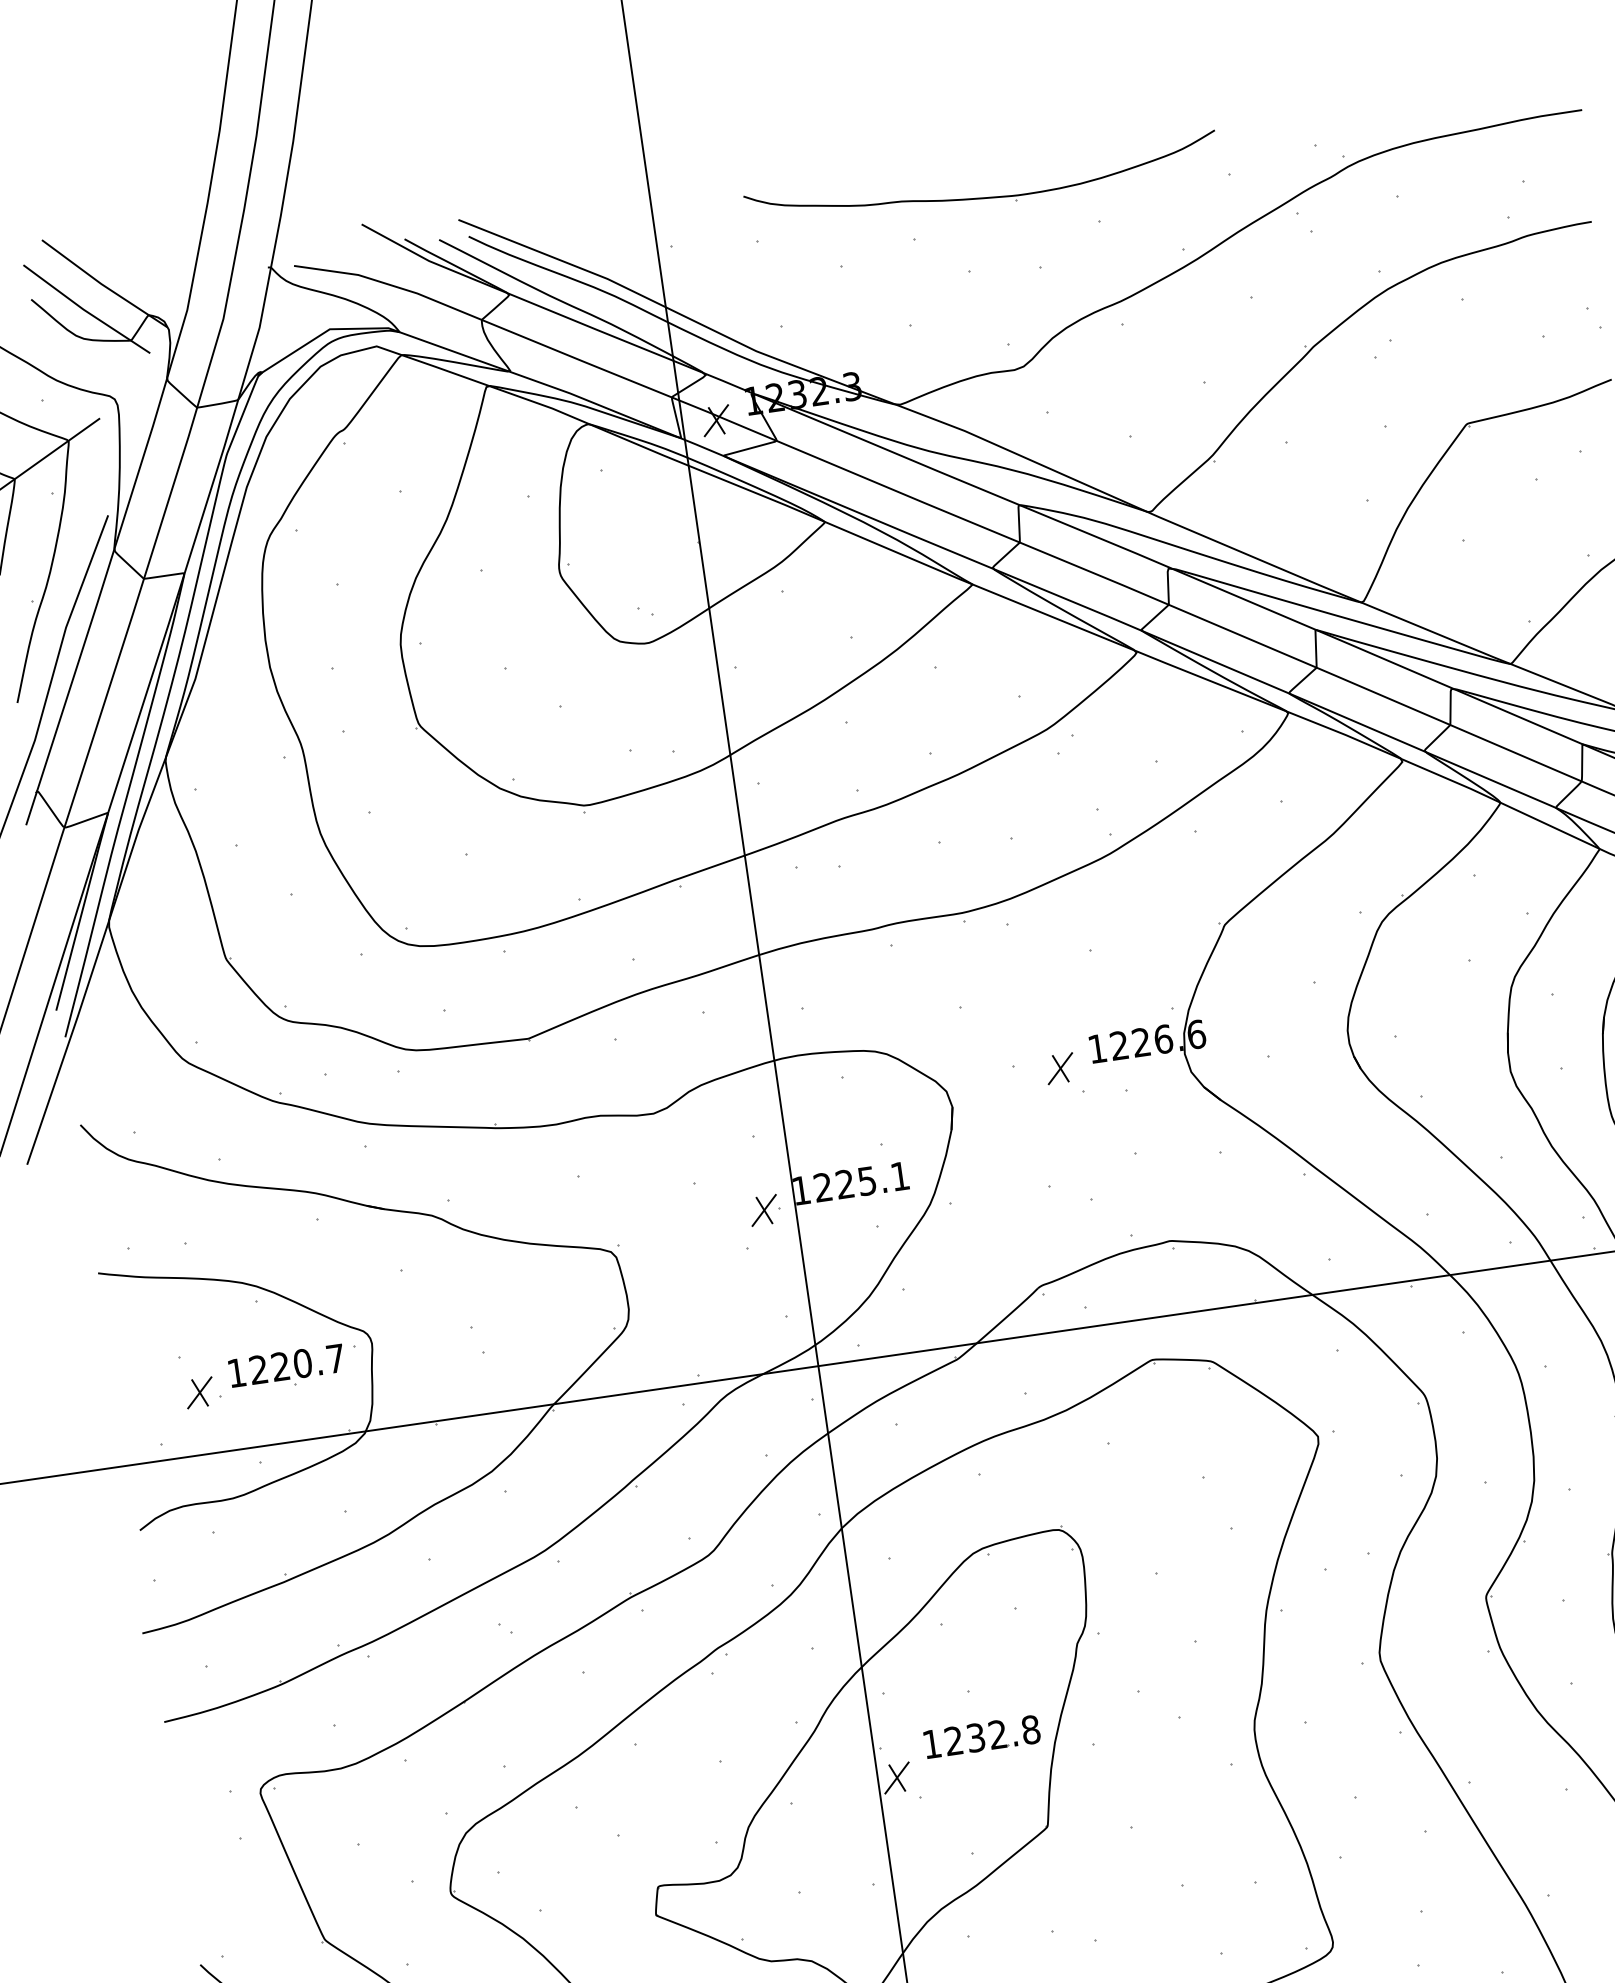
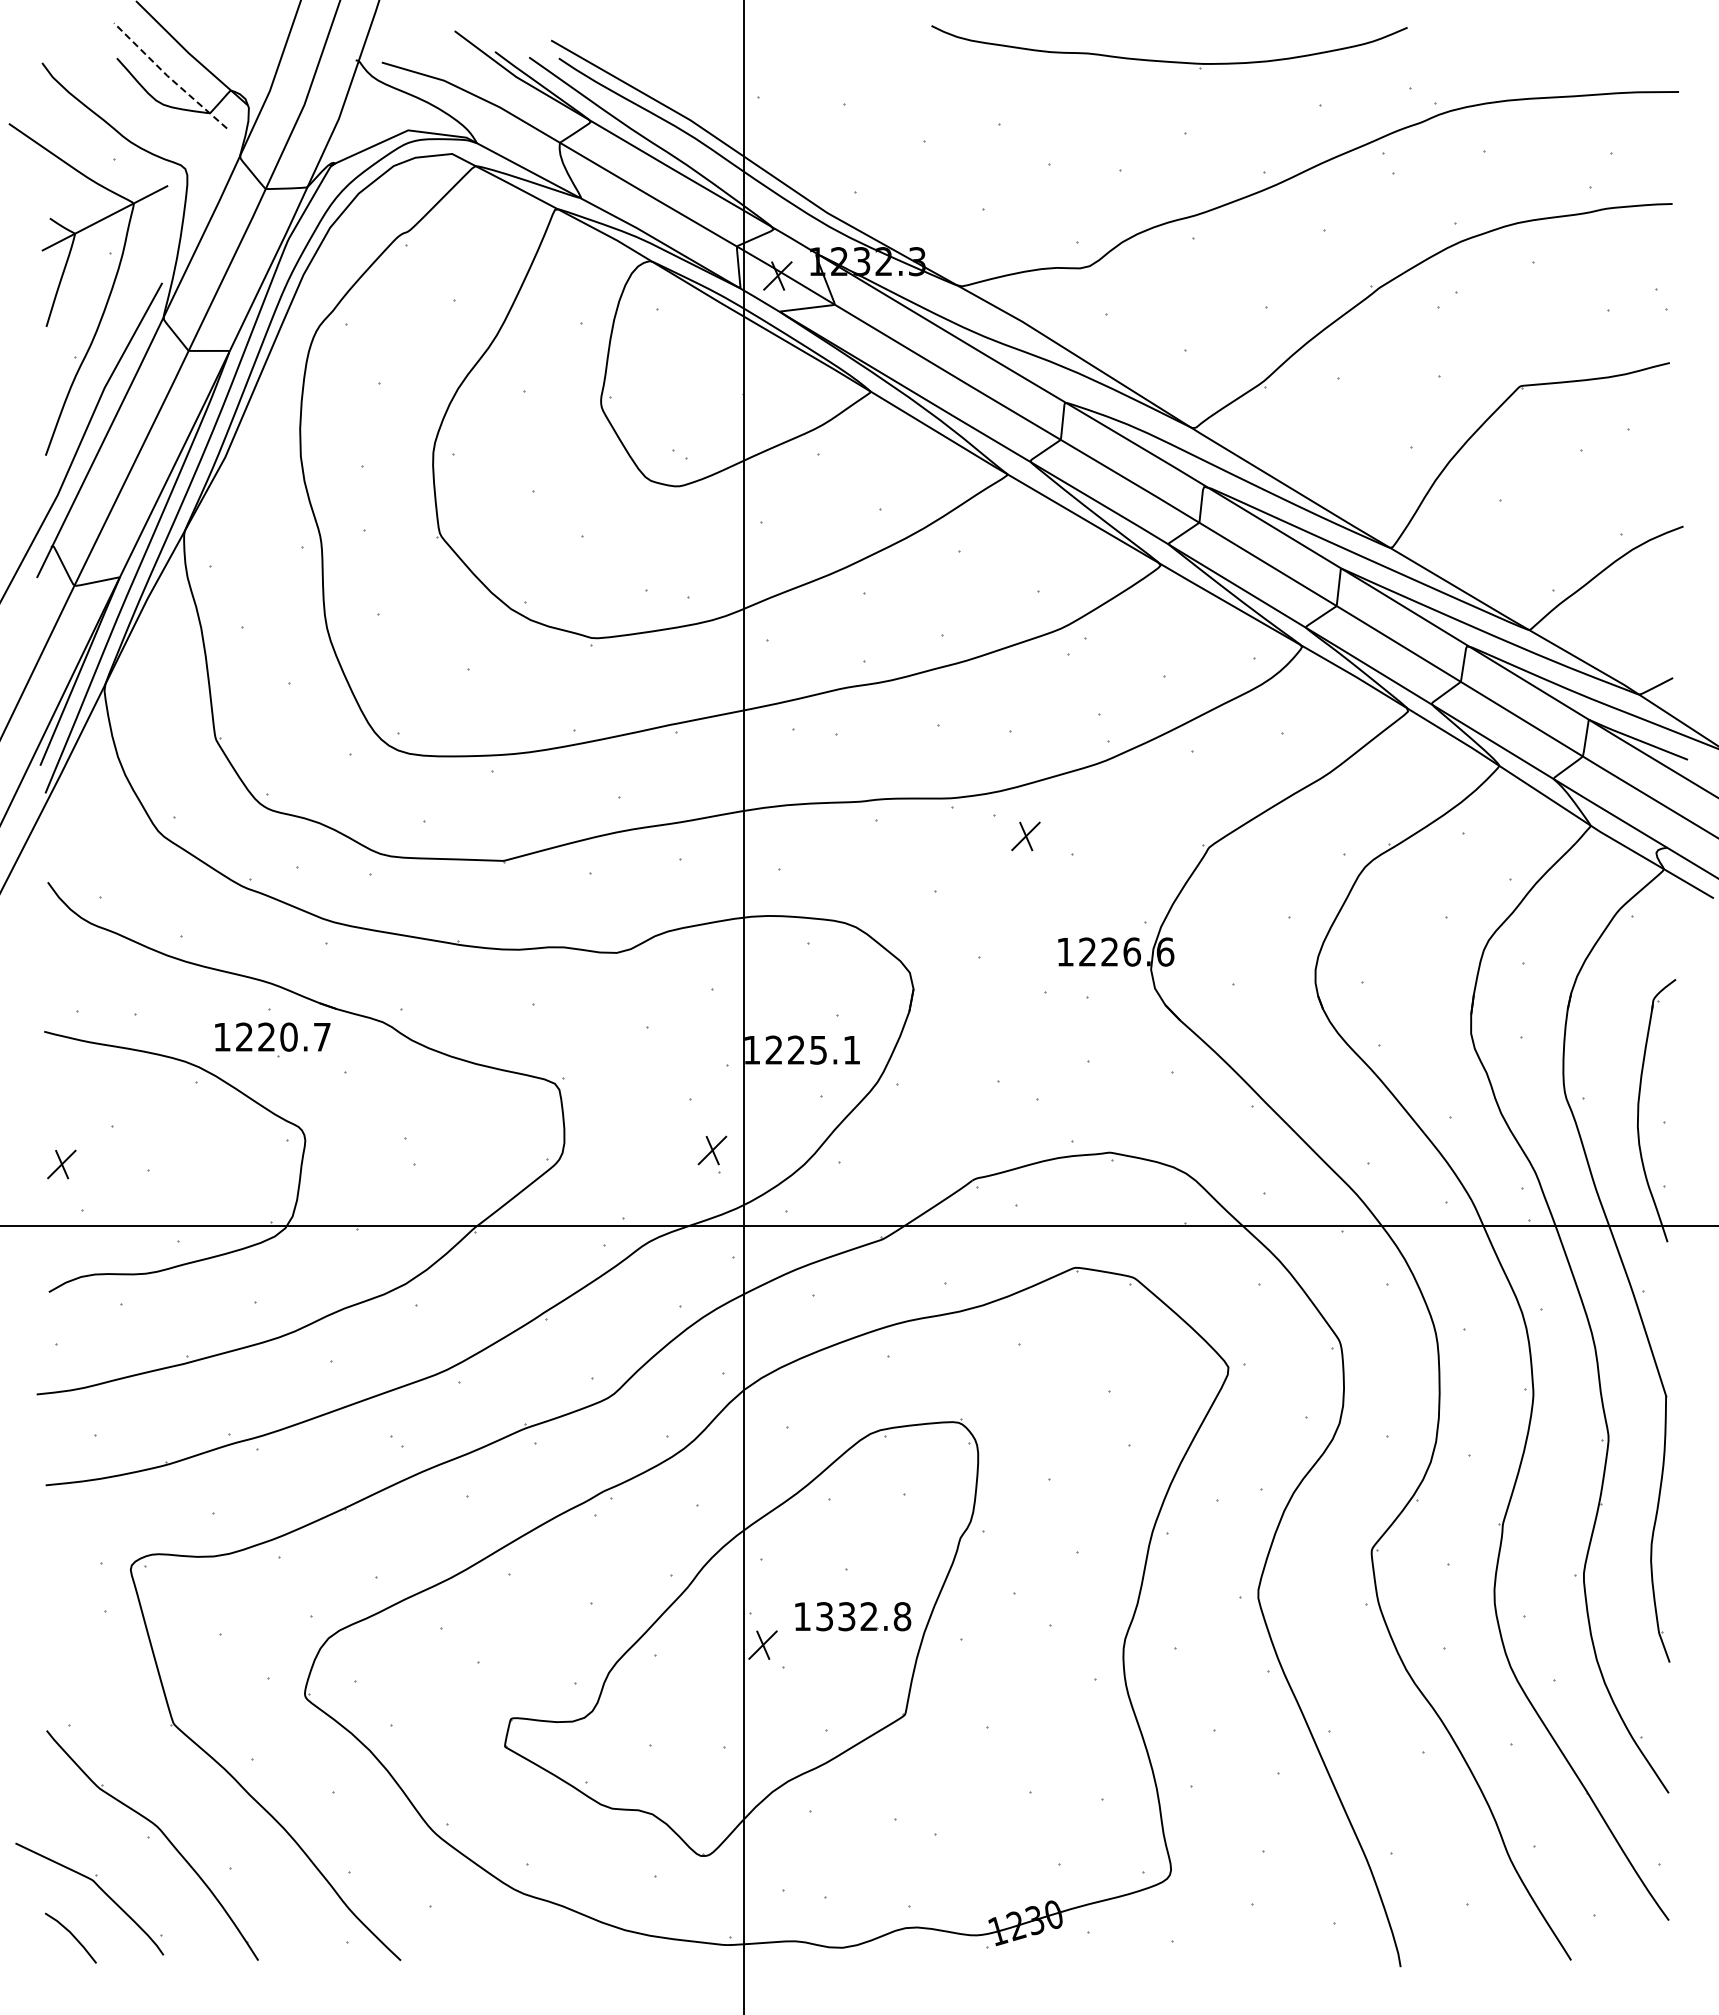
part: (981, 197) -> (1167, 60), moved
line: (85, 311) -> (168, 77), solid -> dashed
part: (1060, 1068) -> (1025, 836), moved
part: (764, 1210) -> (712, 1150), moved
part: (286, 1368) -> (272, 1039), moved
part: (199, 1392) -> (61, 1164), moved
text: (953, 1740) -> (824, 1616), 1232.8 -> 1332.8

